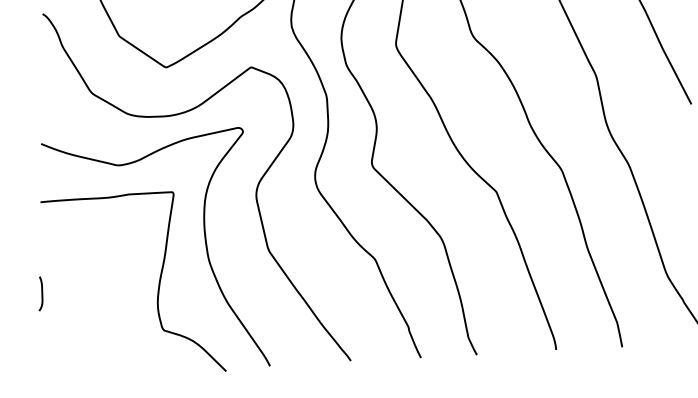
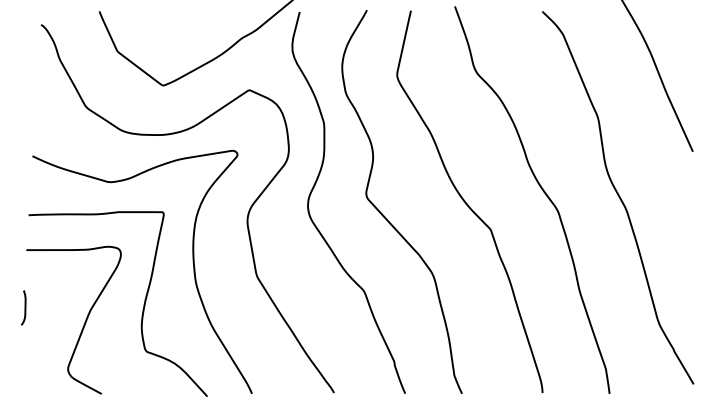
curve: (100, 306) -> (83, 324), added

